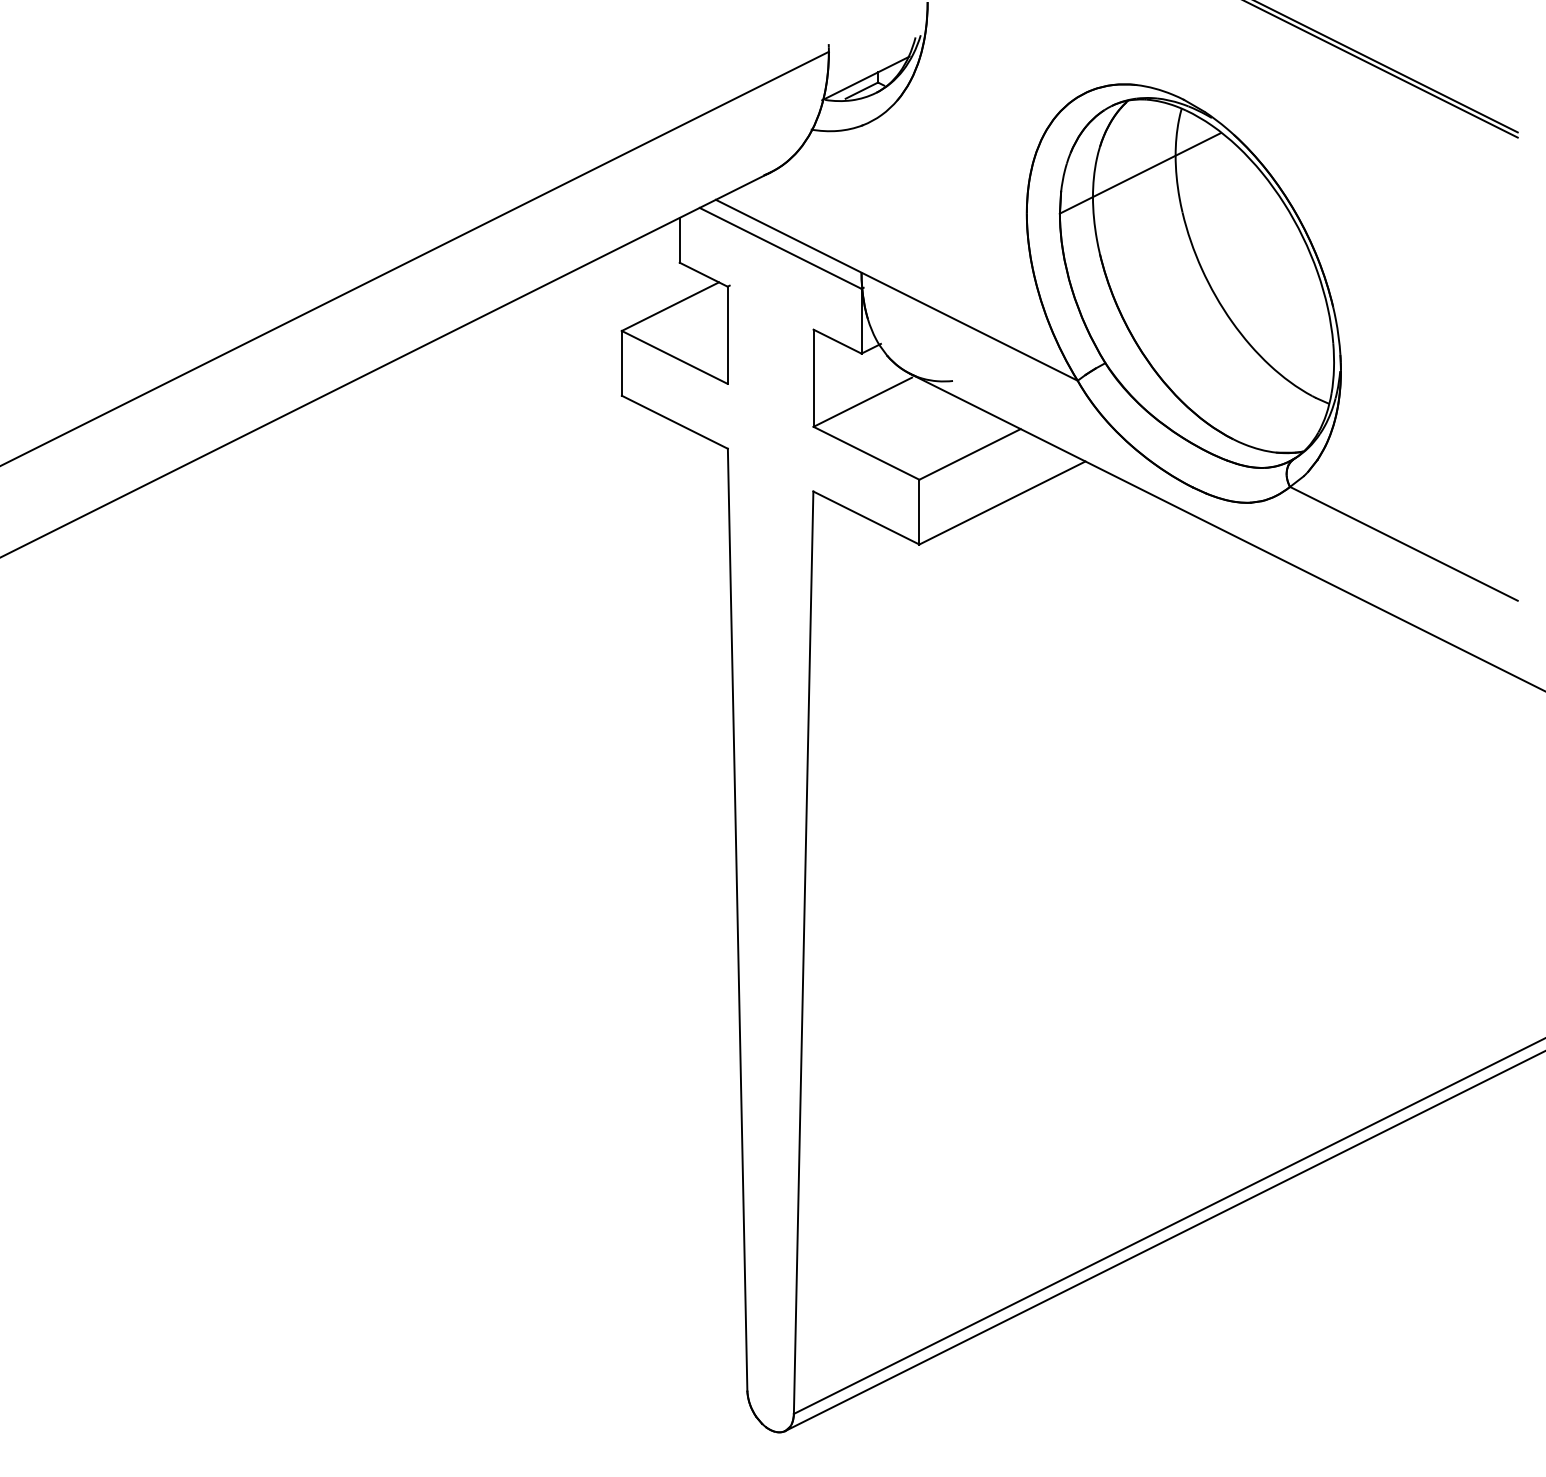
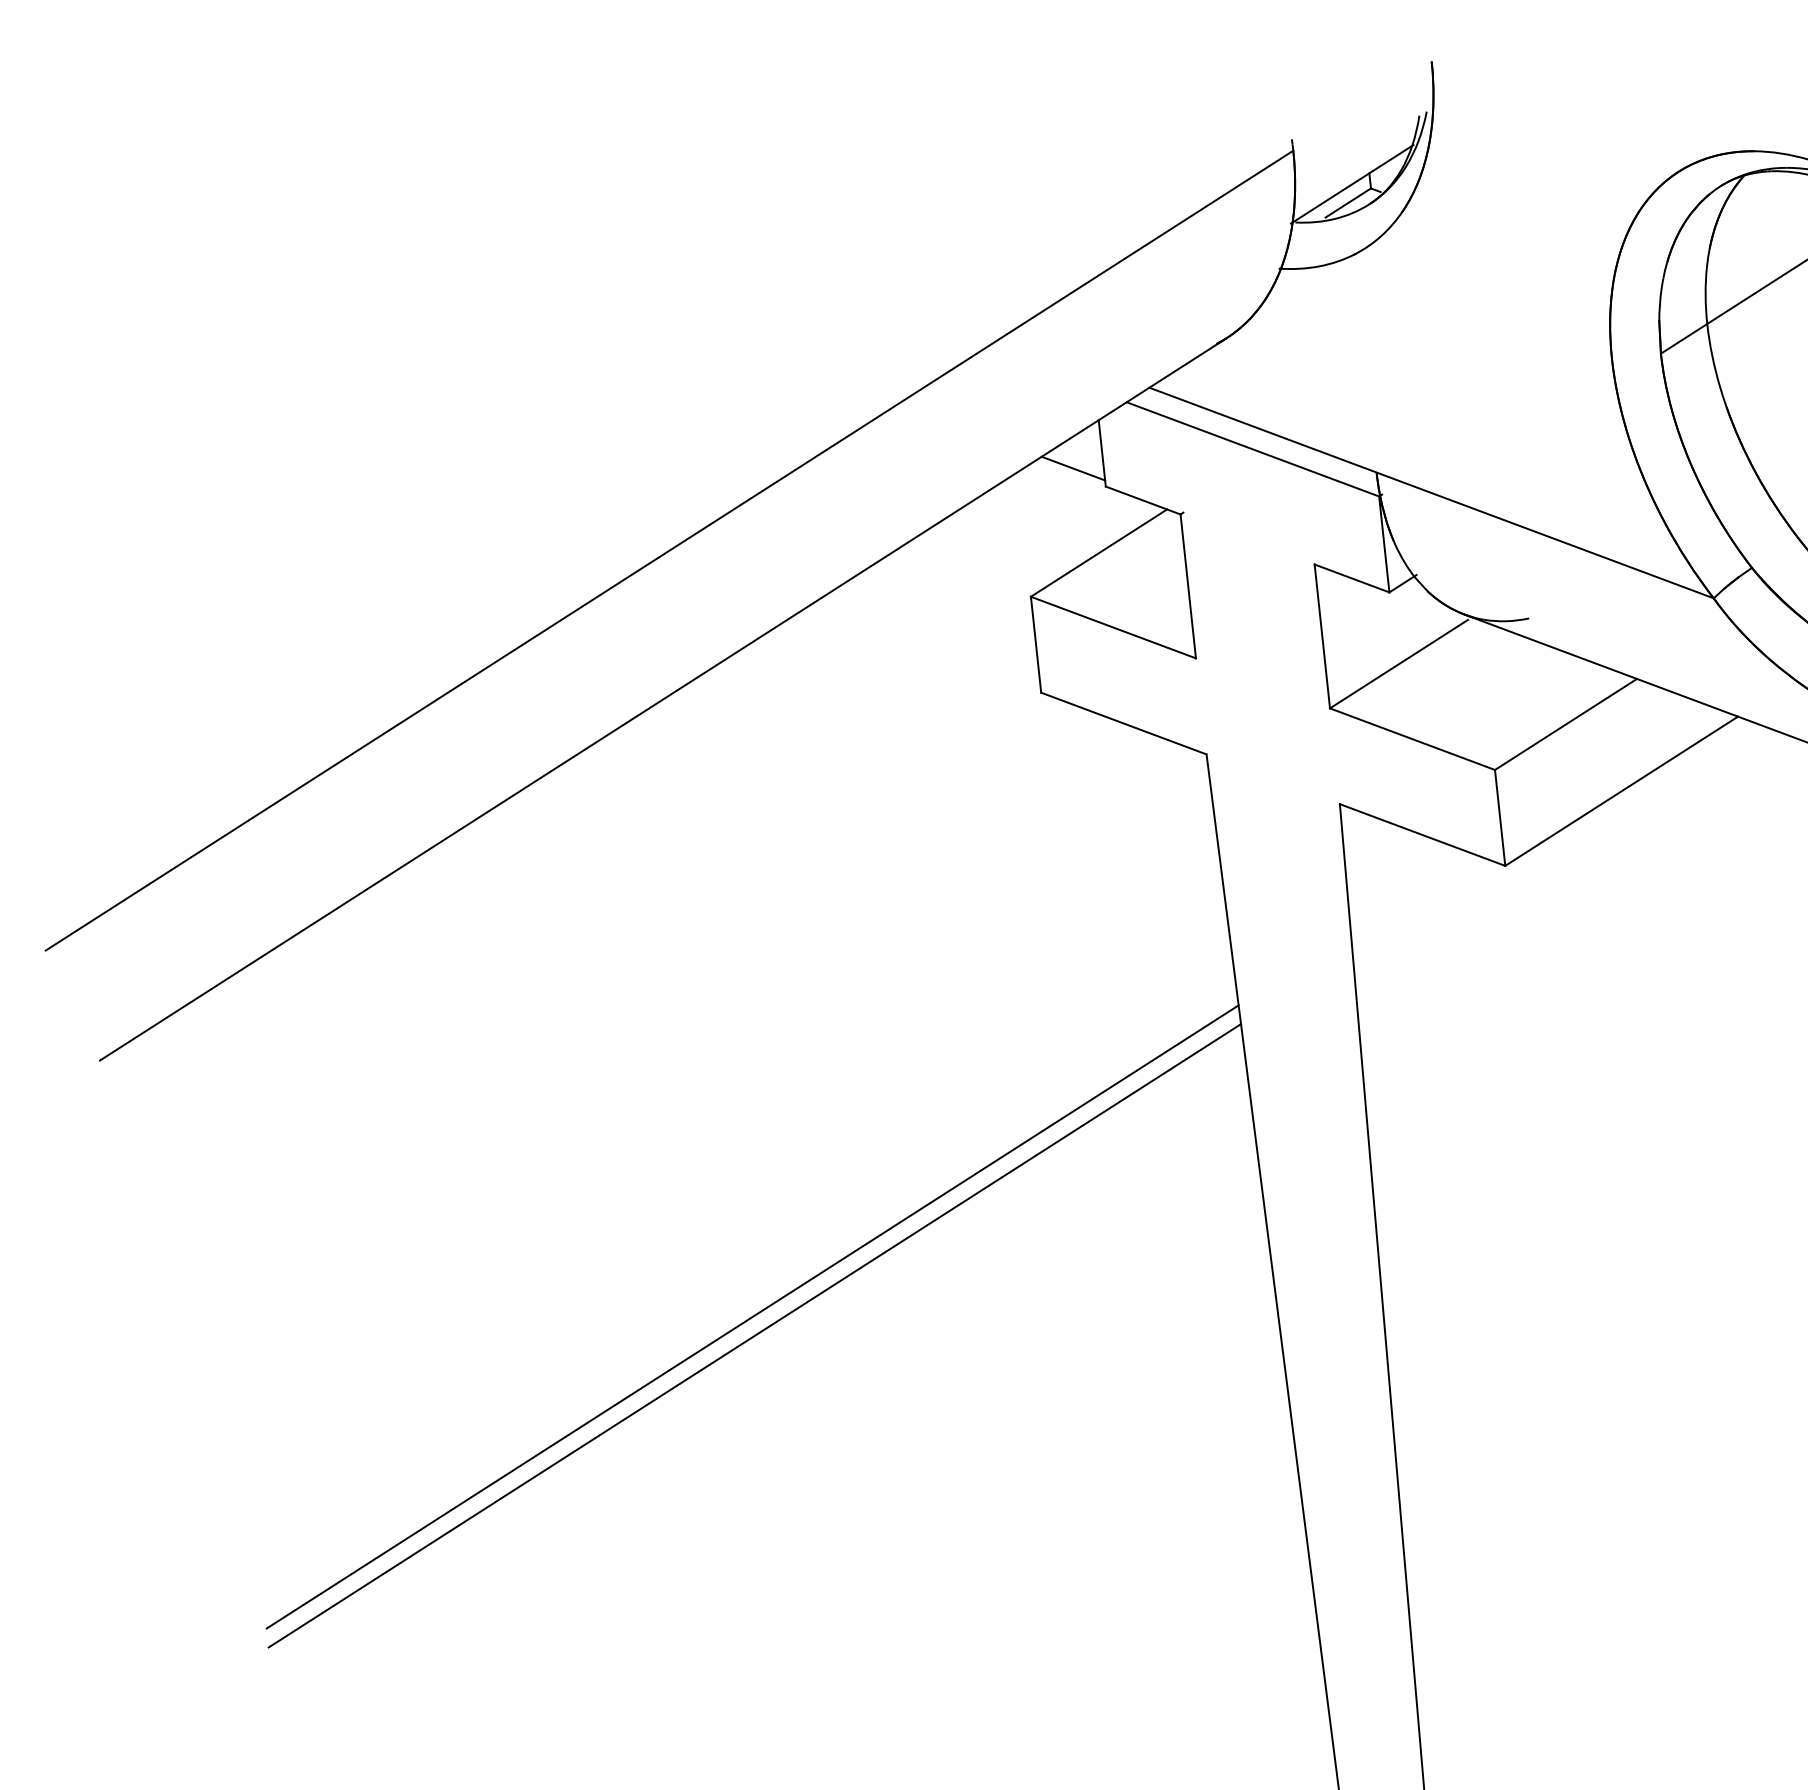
line: (659, 248) -> (1073, 468), added
line: (384, 791) -> (752, 1316), added
line: (384, 804) -> (754, 1335), added

